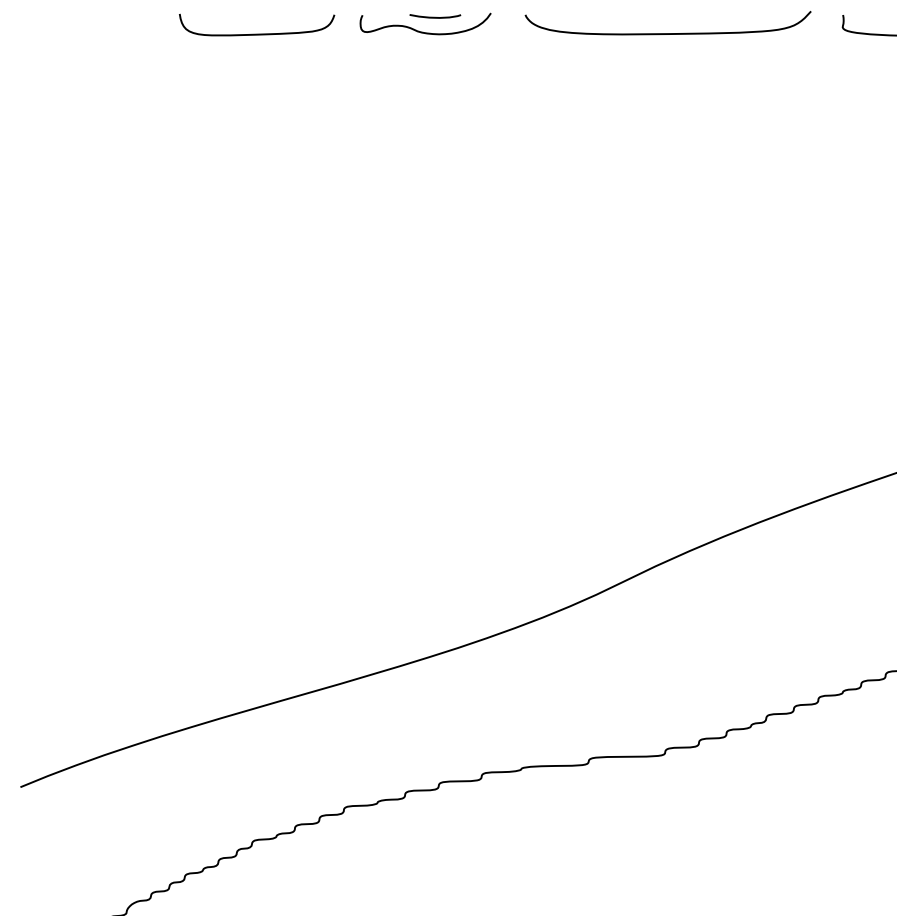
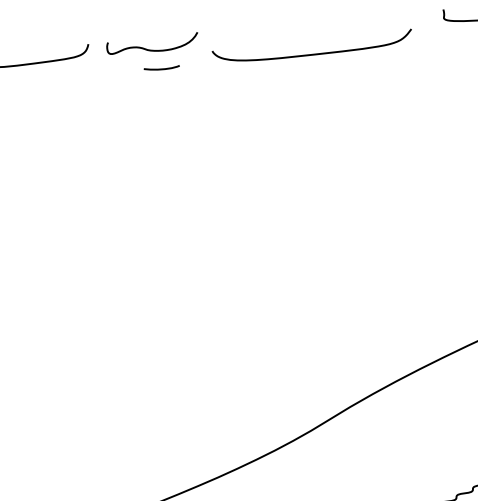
curve: (435, 16) -> (161, 68), moved
curve: (667, 33) -> (312, 54), moved

